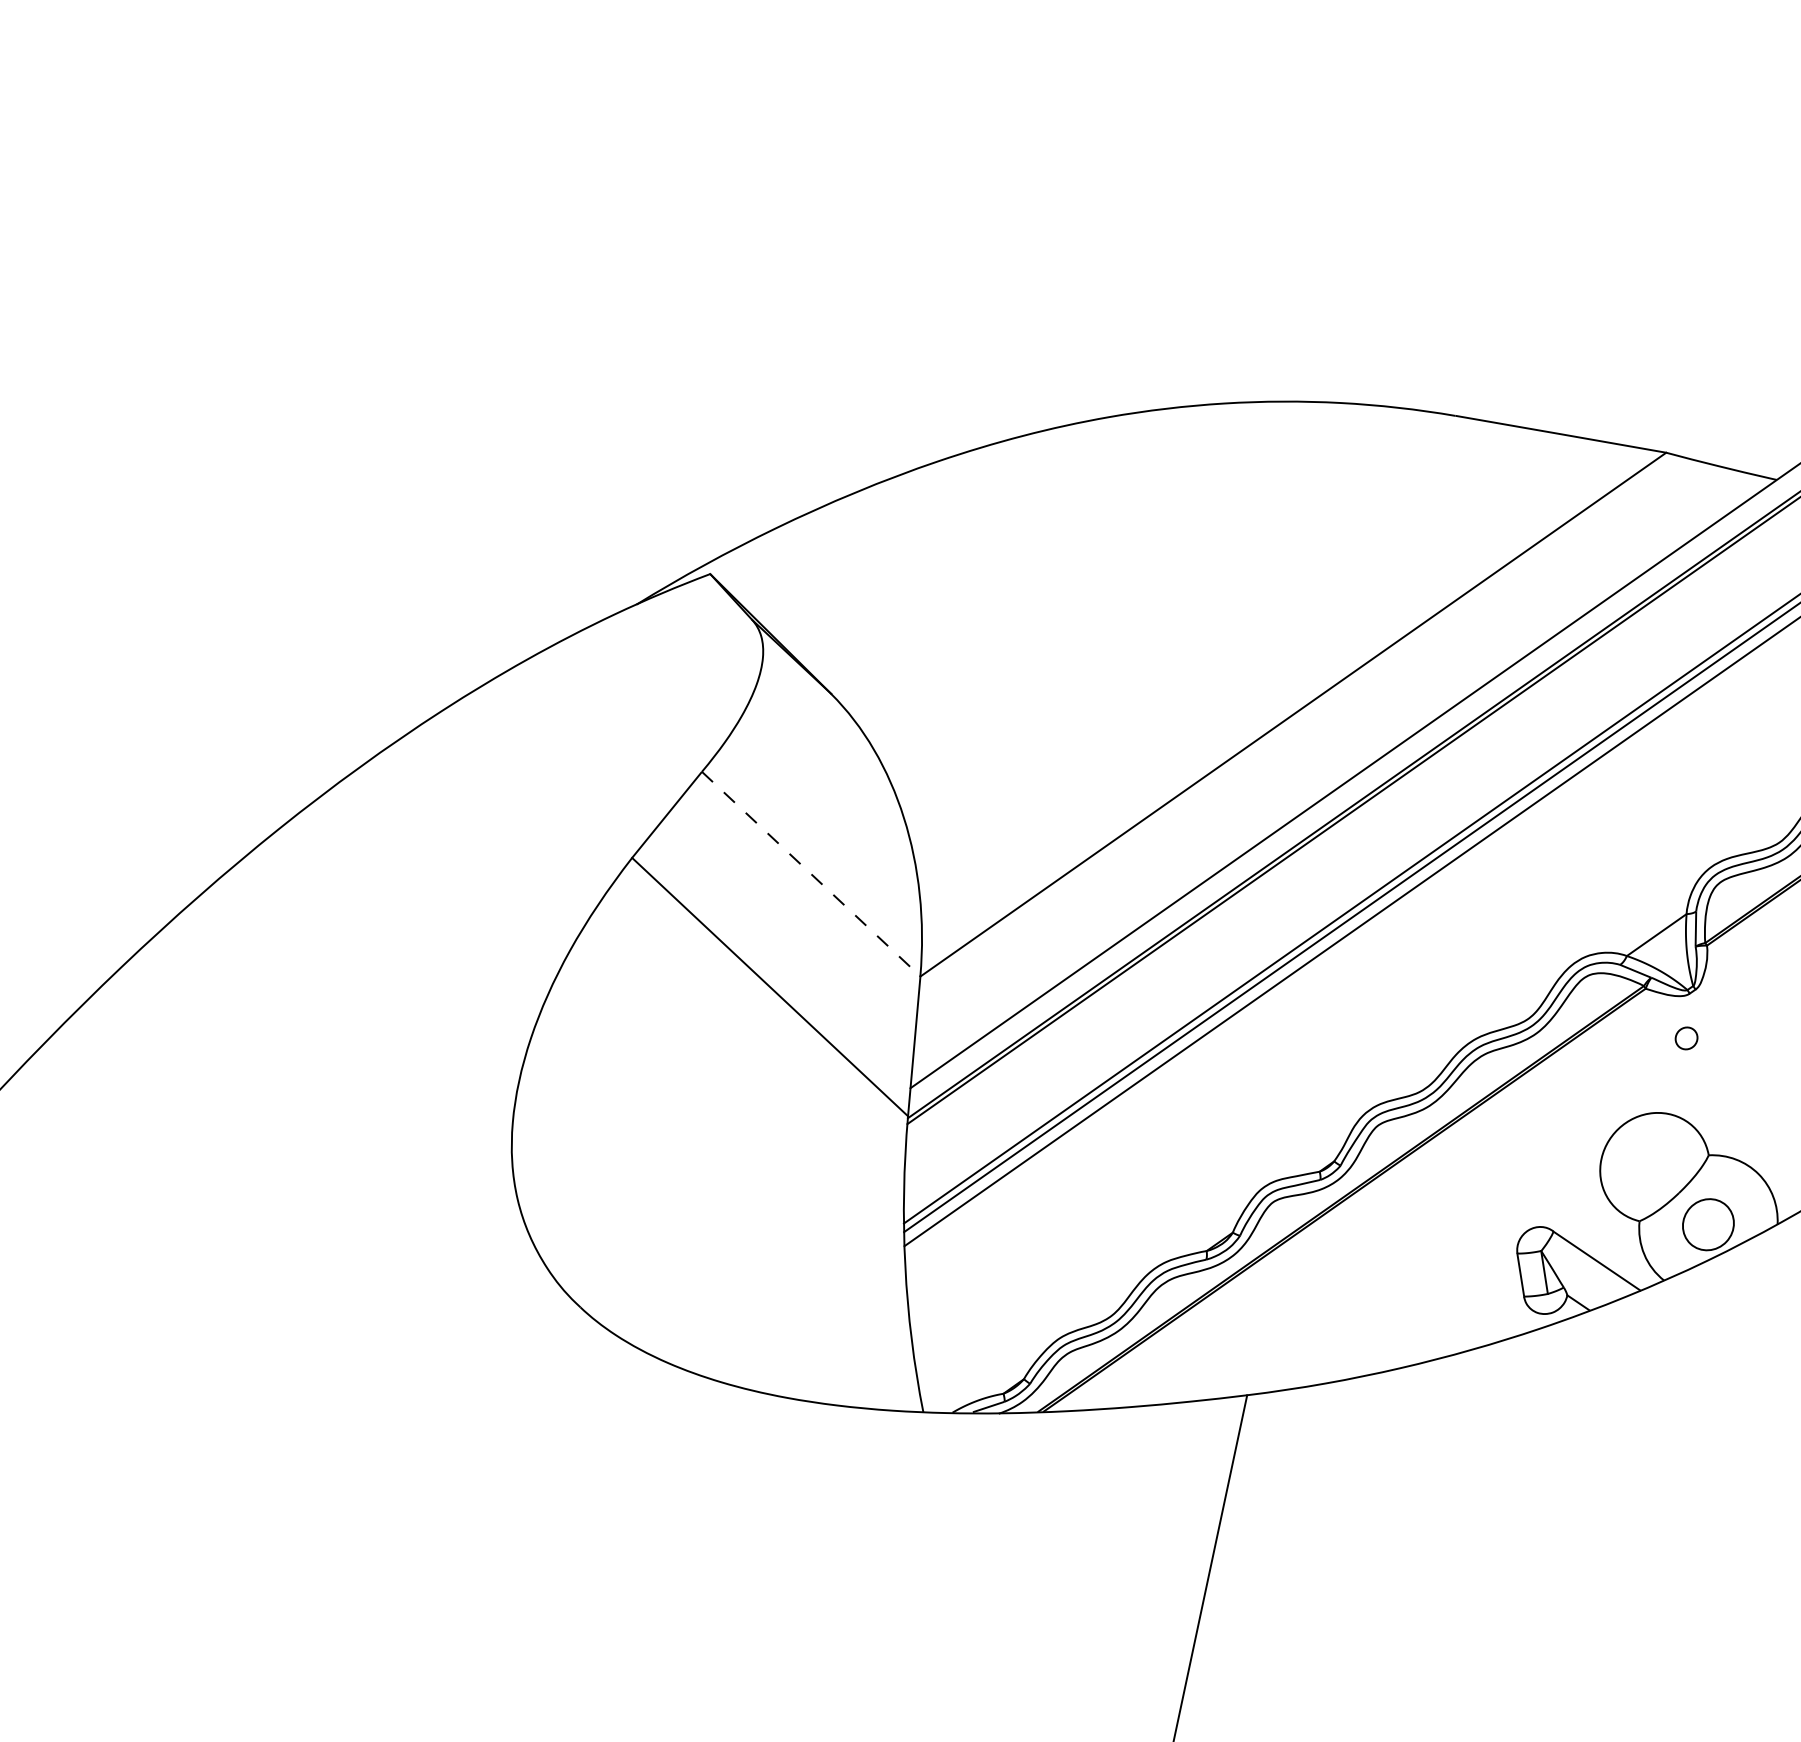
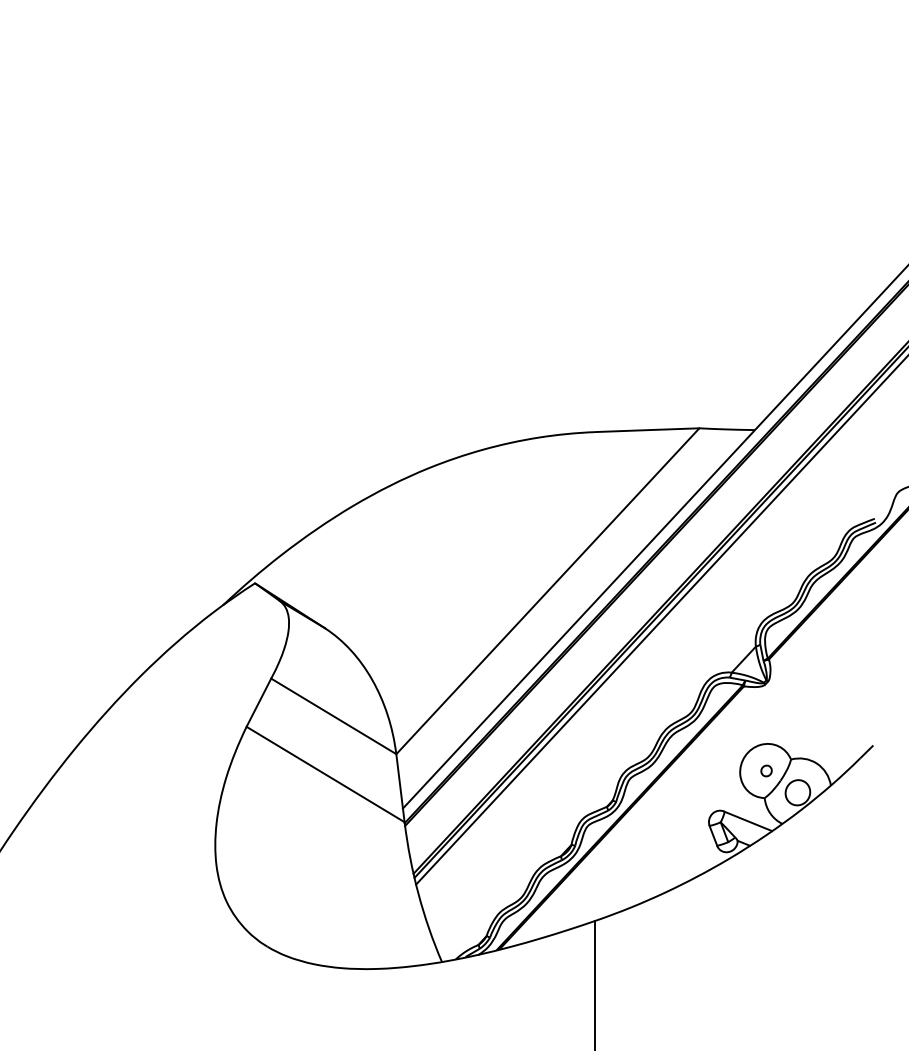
line: (812, 874) -> (334, 716), dashed -> solid
part: (1686, 1037) -> (766, 770), moved

